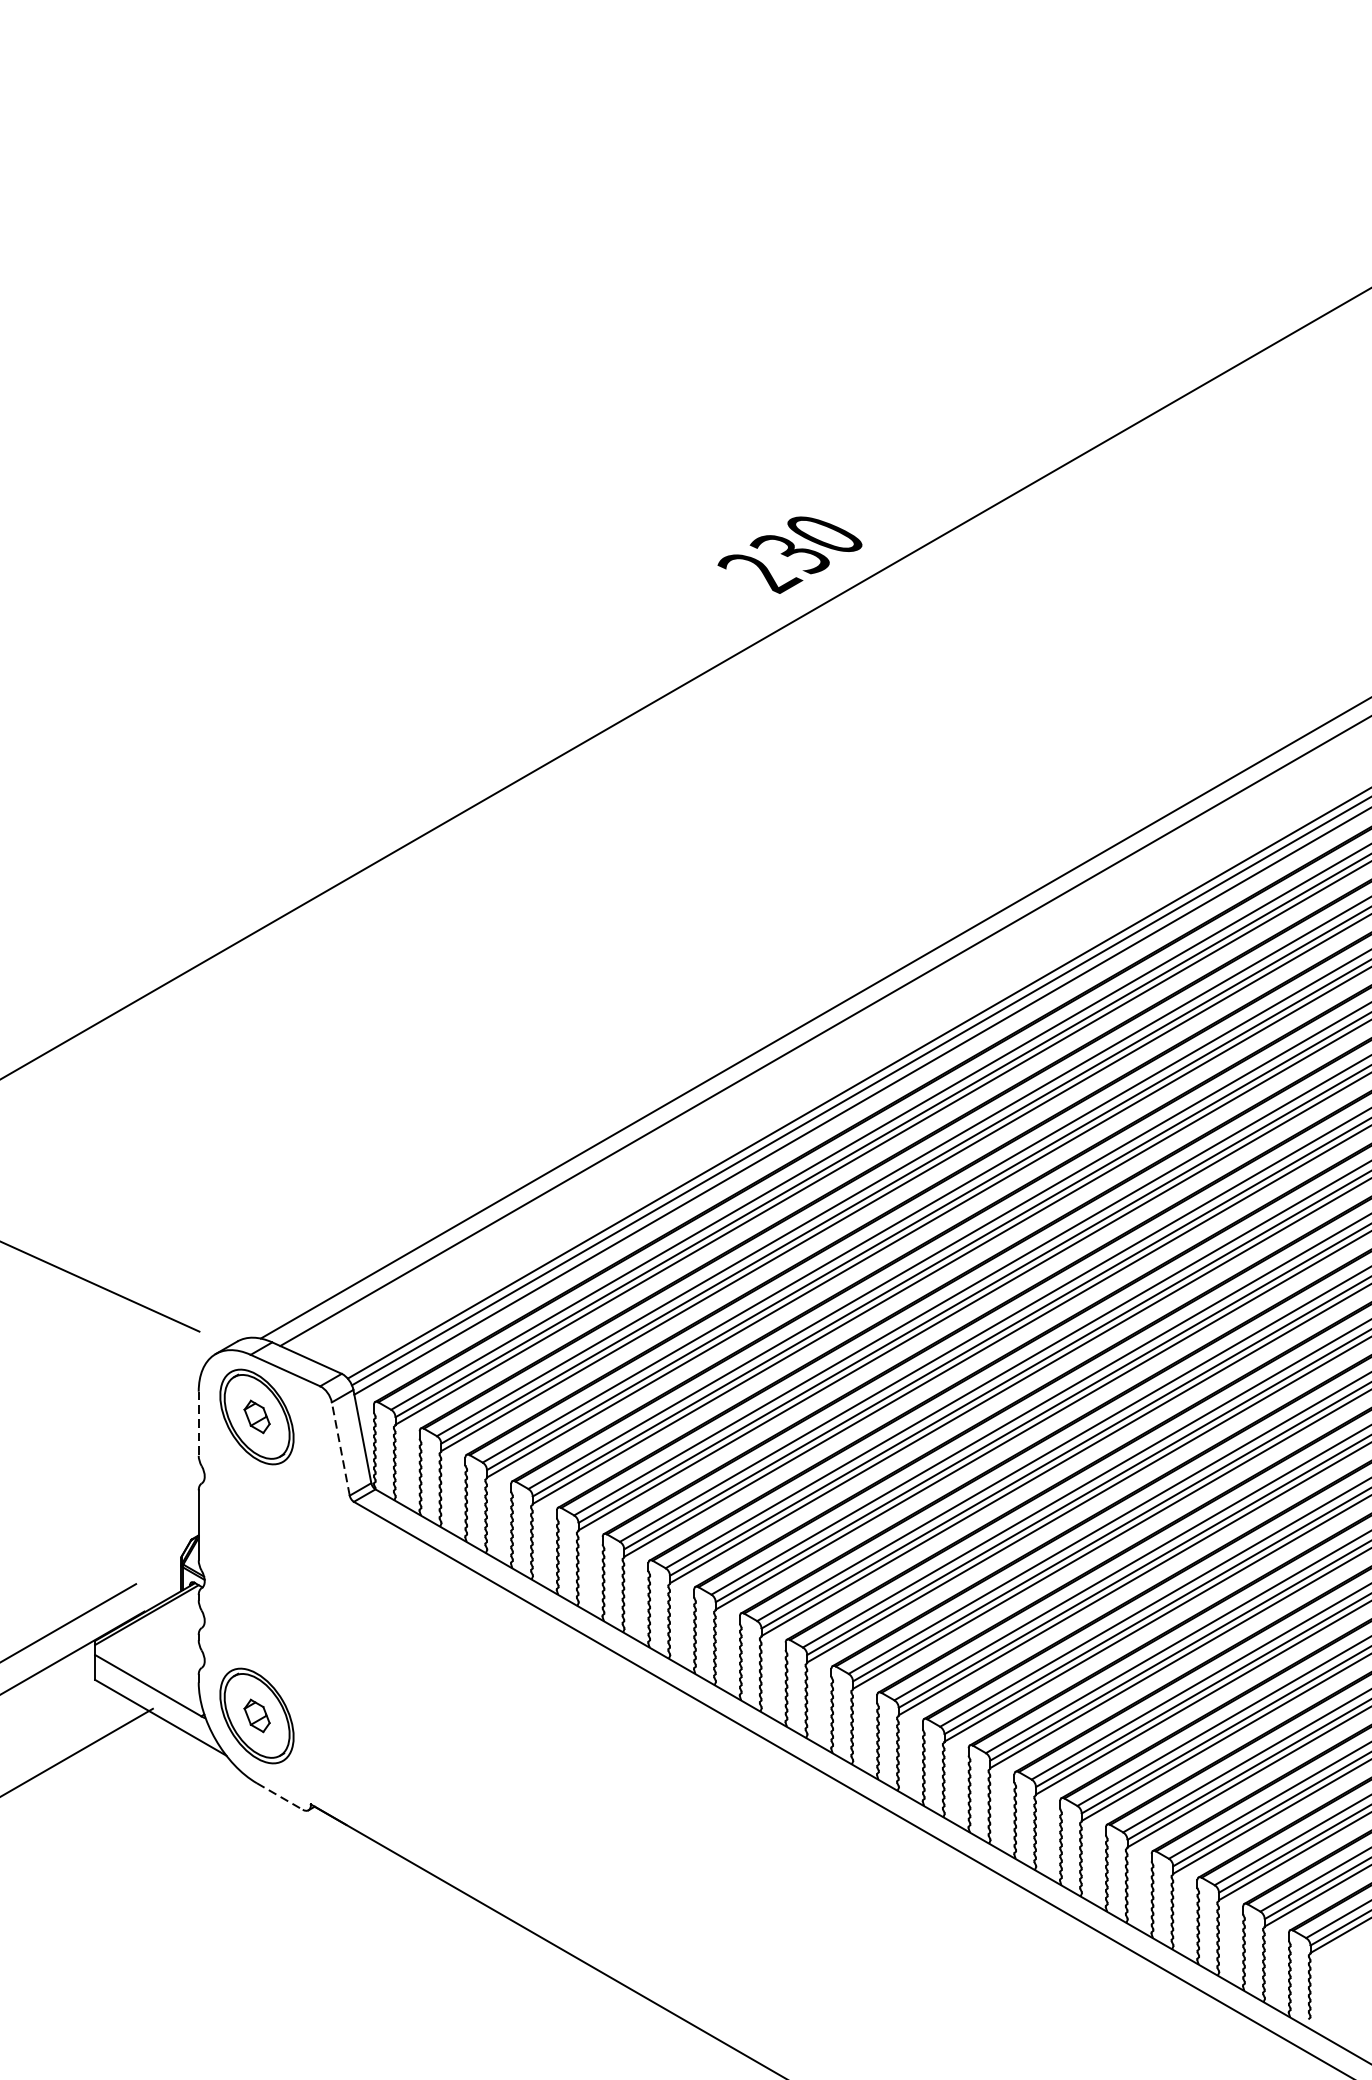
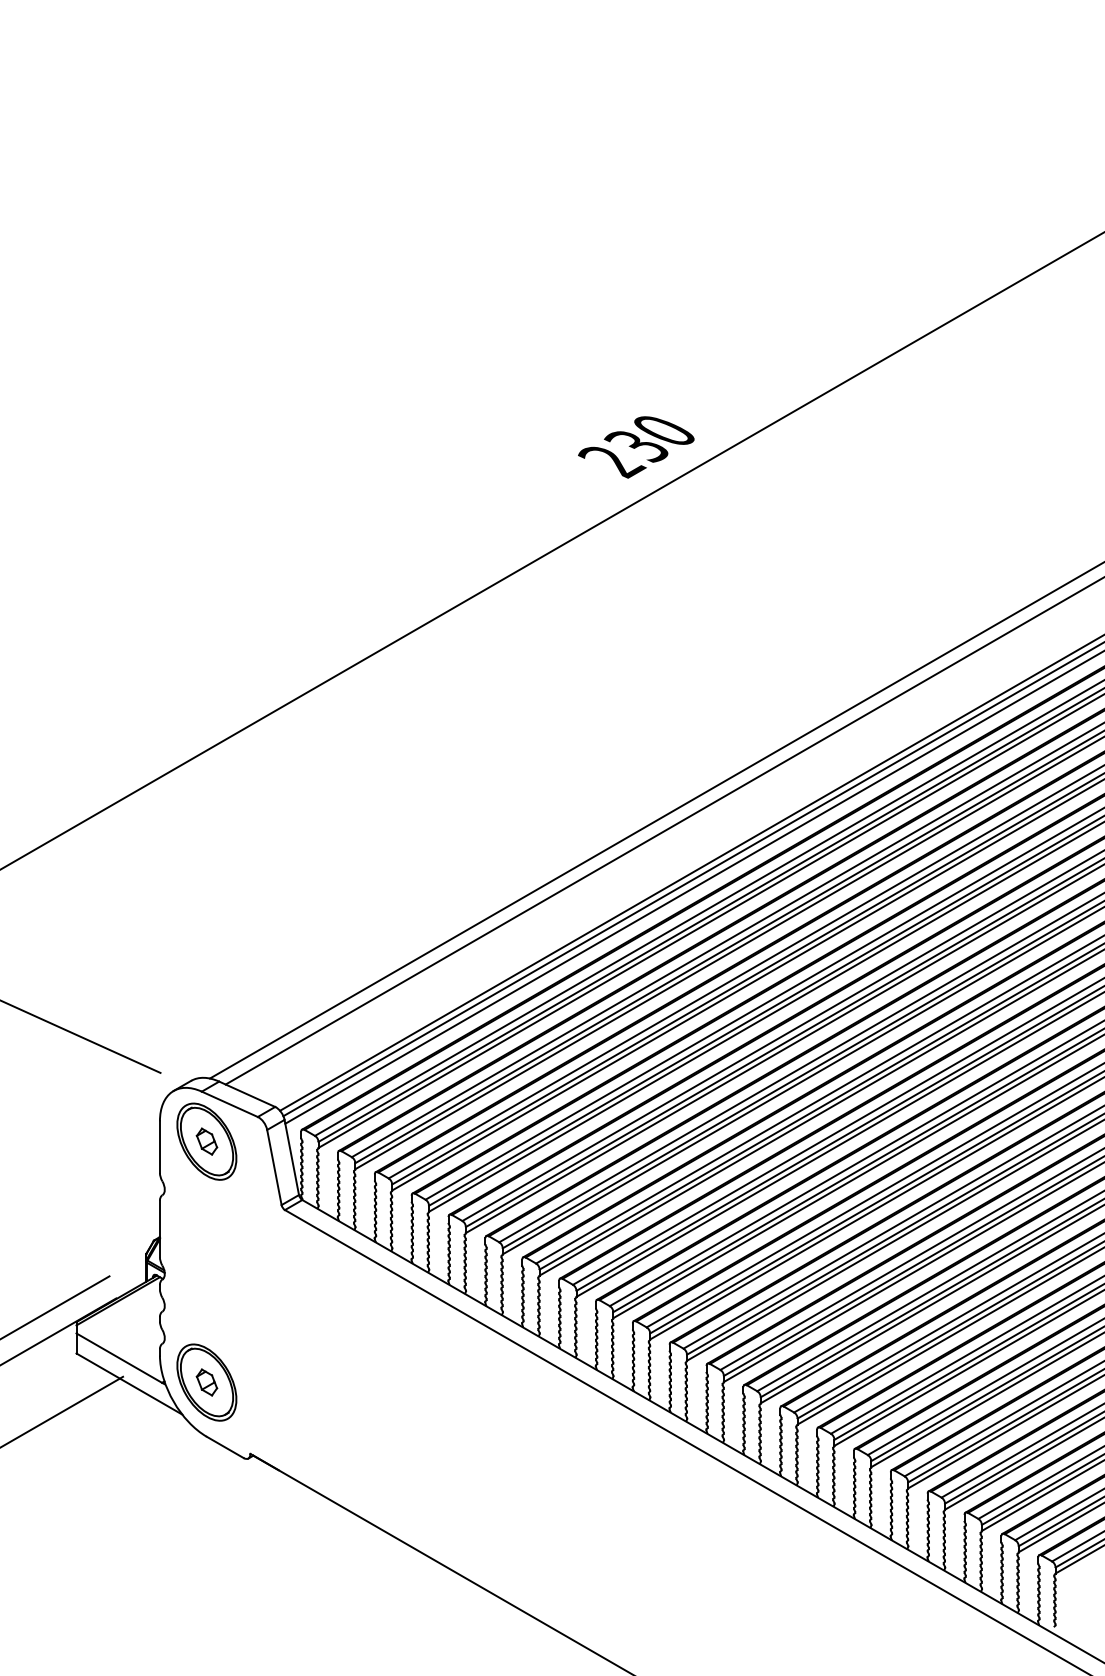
line: (198, 1424) -> (159, 1147), dashed -> solid
line: (340, 1449) -> (274, 1167), dashed -> solid
line: (280, 1796) -> (225, 1447), dashed -> solid

